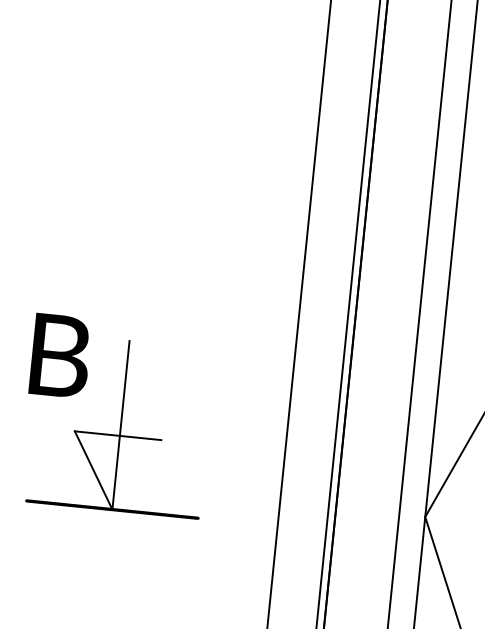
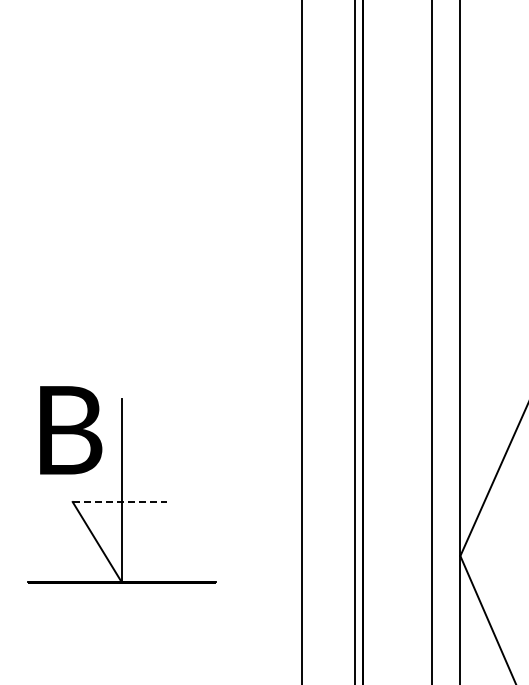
text: (60, 356) -> (71, 430), moved
line: (118, 436) -> (120, 502), solid -> dashed

